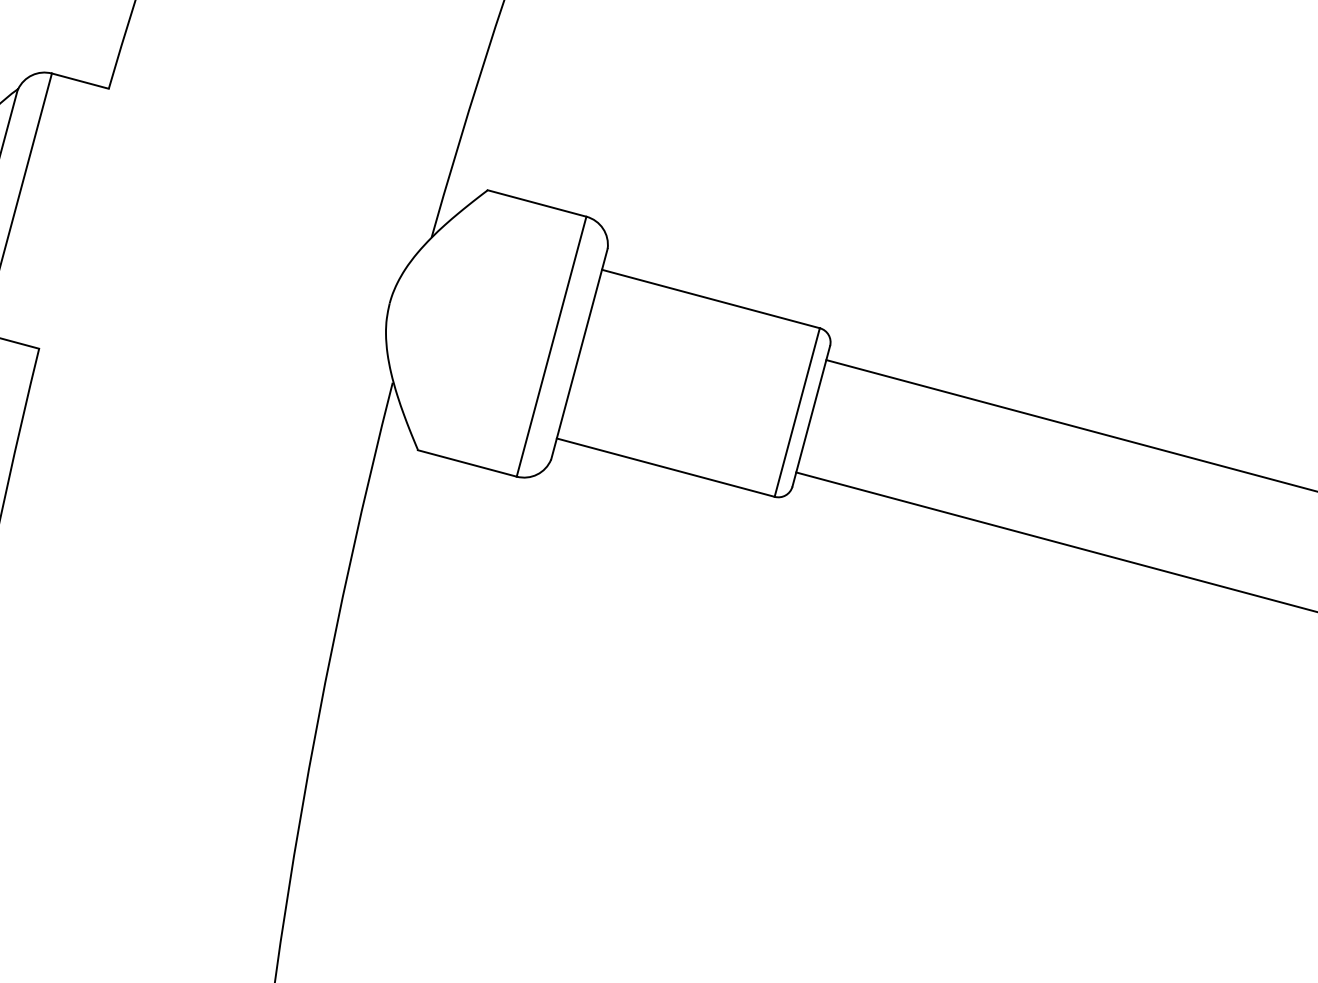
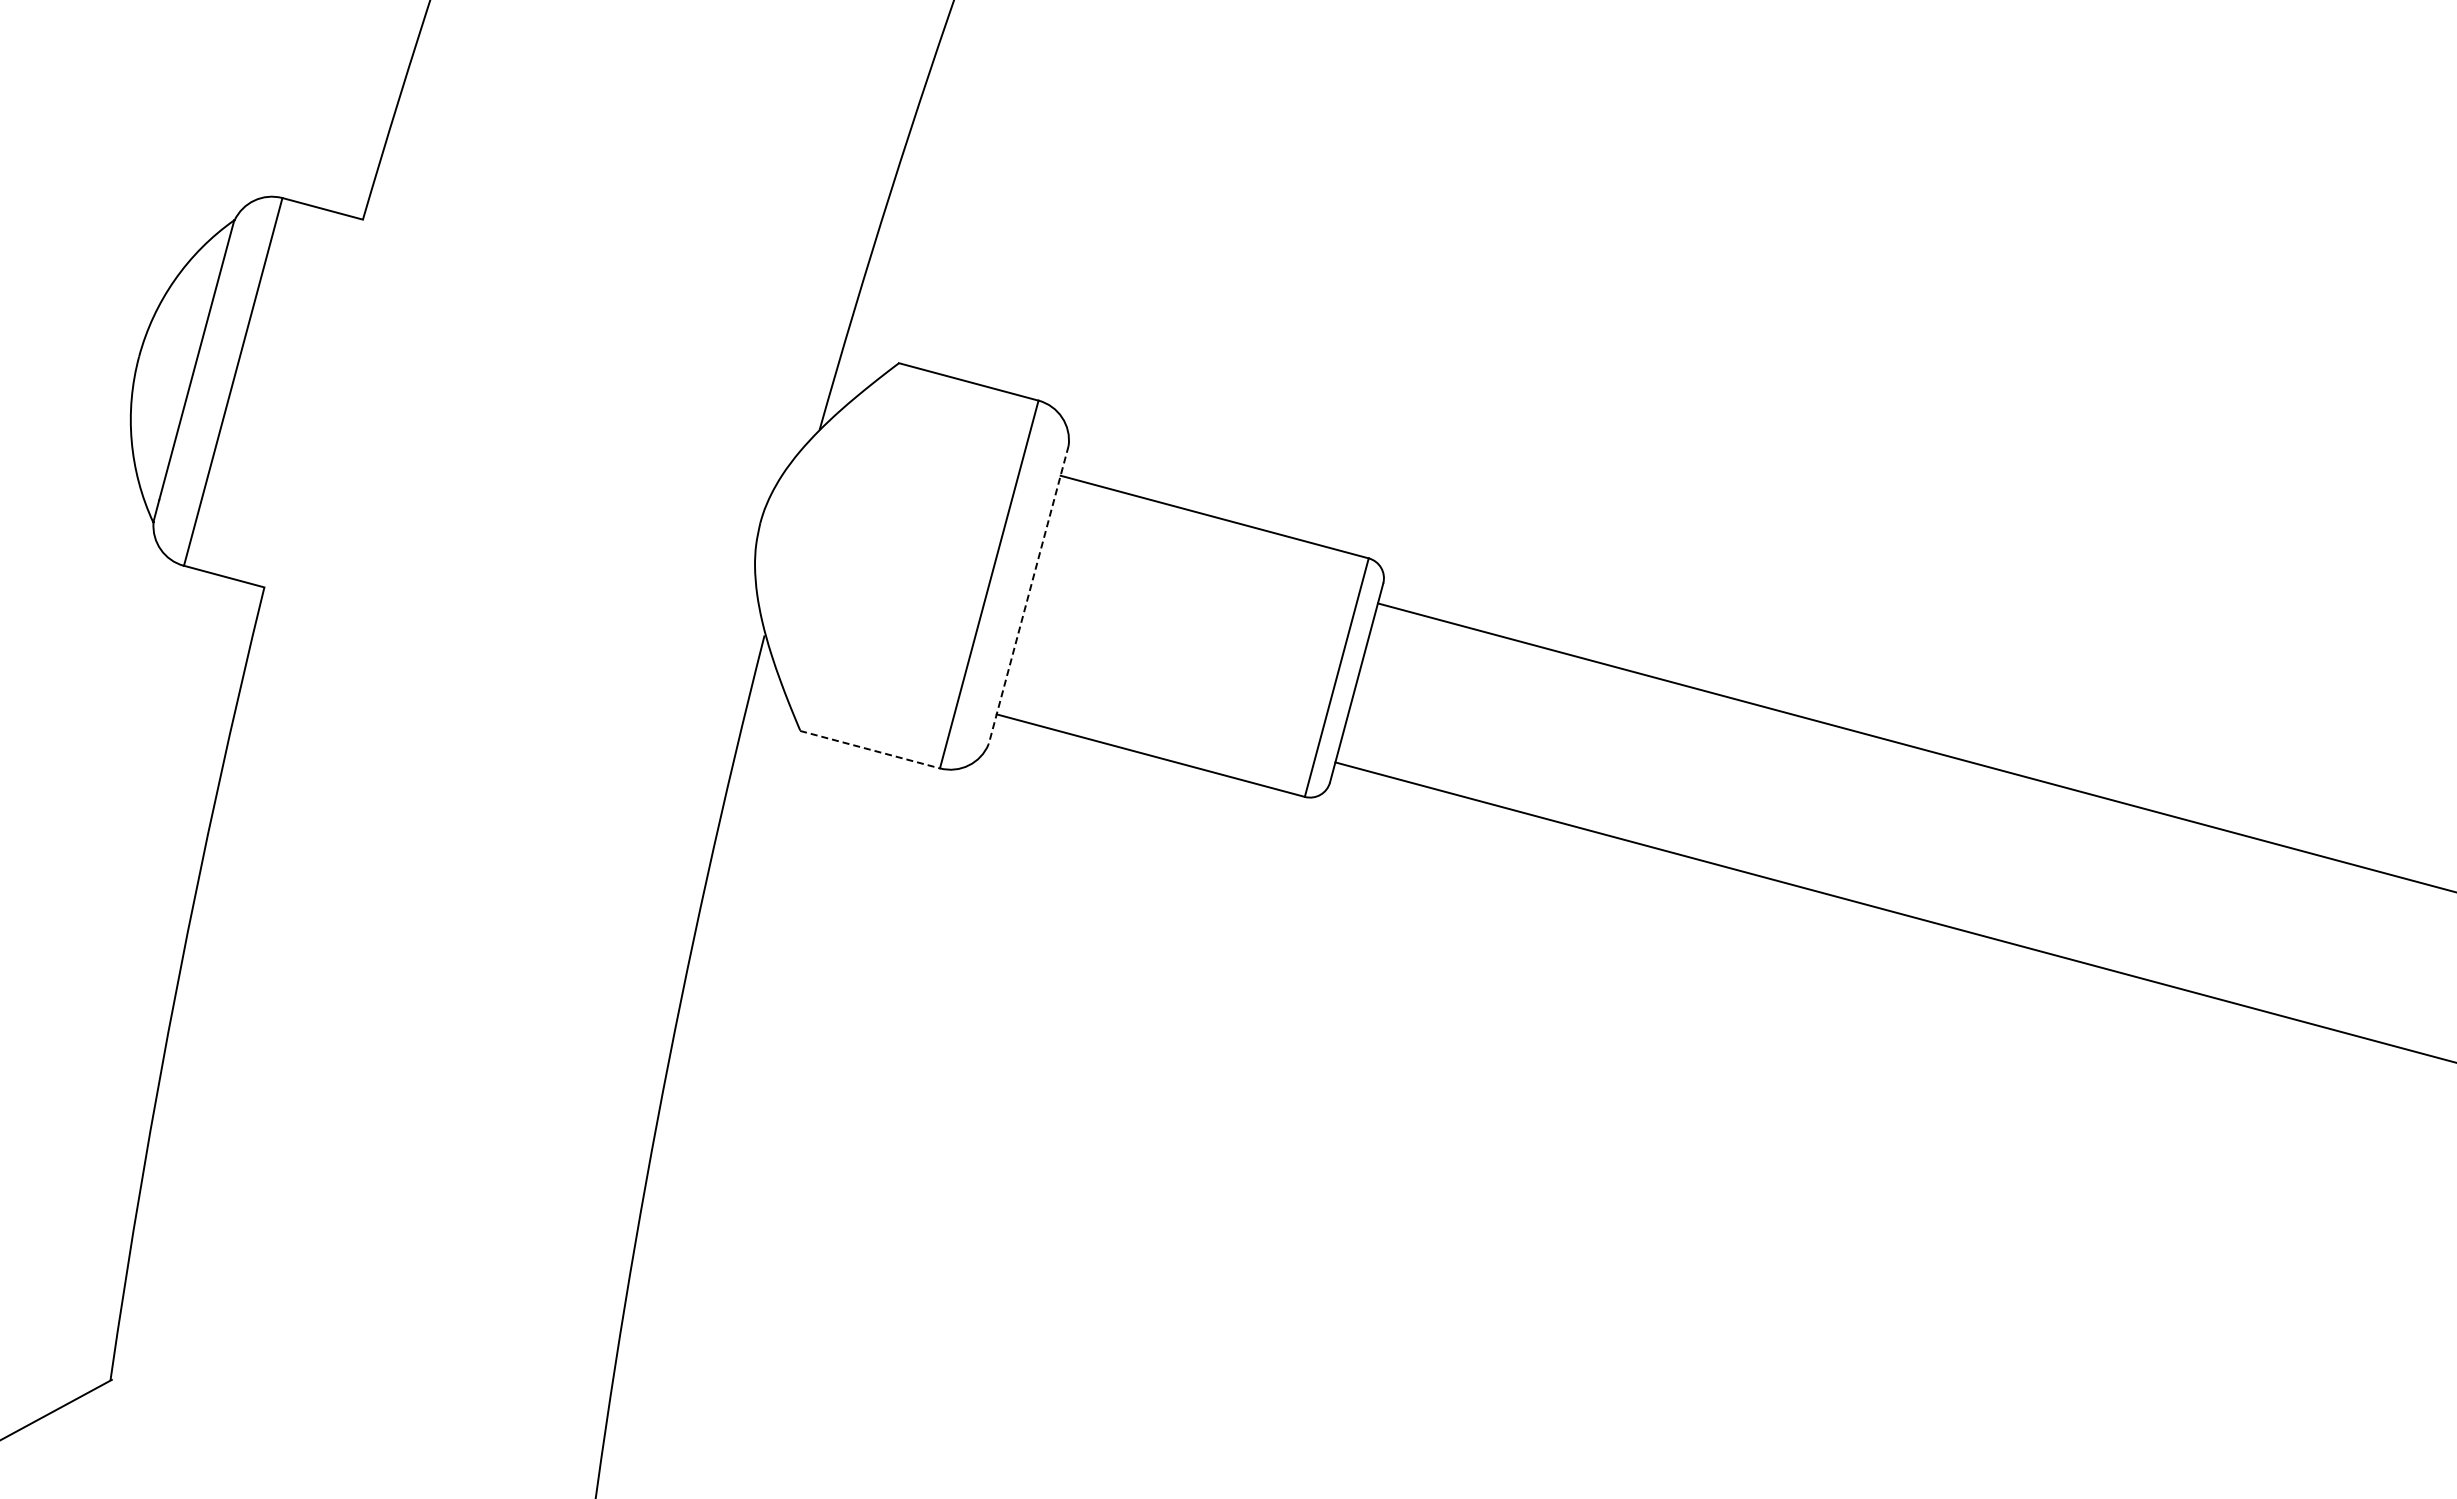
line: (579, 354) -> (1028, 595), solid -> dashed
line: (467, 463) -> (870, 749), solid -> dashed

